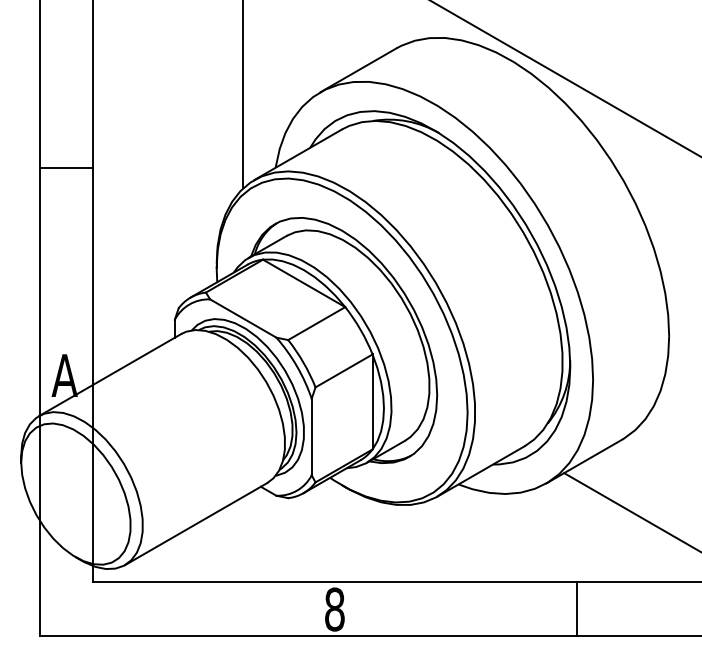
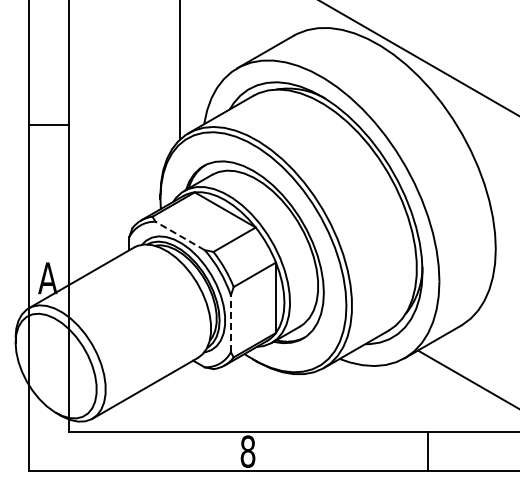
line: (242, 317) -> (179, 235), solid -> dashed
line: (311, 436) -> (230, 323), solid -> dashed

